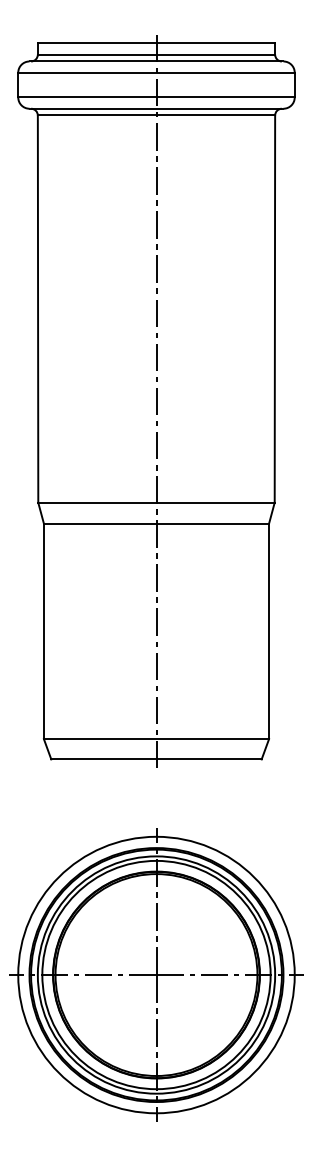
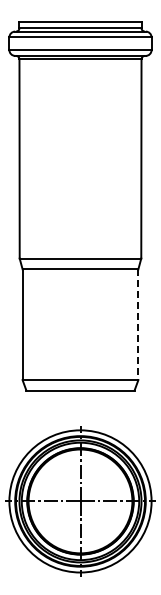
line: (156, 401) -> (80, 206), removed
line: (269, 632) -> (138, 325), solid -> dashed

